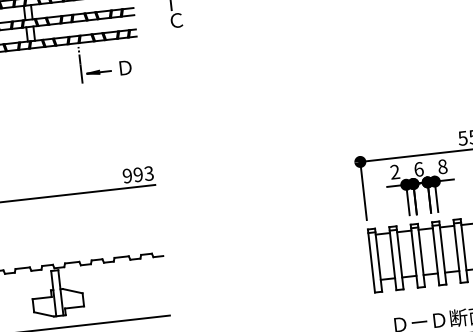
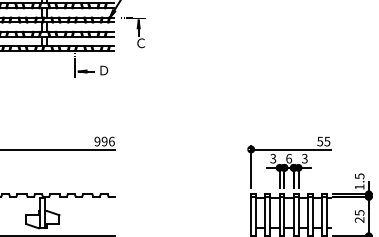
text: (442, 166) -> (304, 158), 8 -> 3
text: (148, 173) -> (111, 141), 993 -> 996
text: (395, 173) -> (273, 159), 2 -> 3

